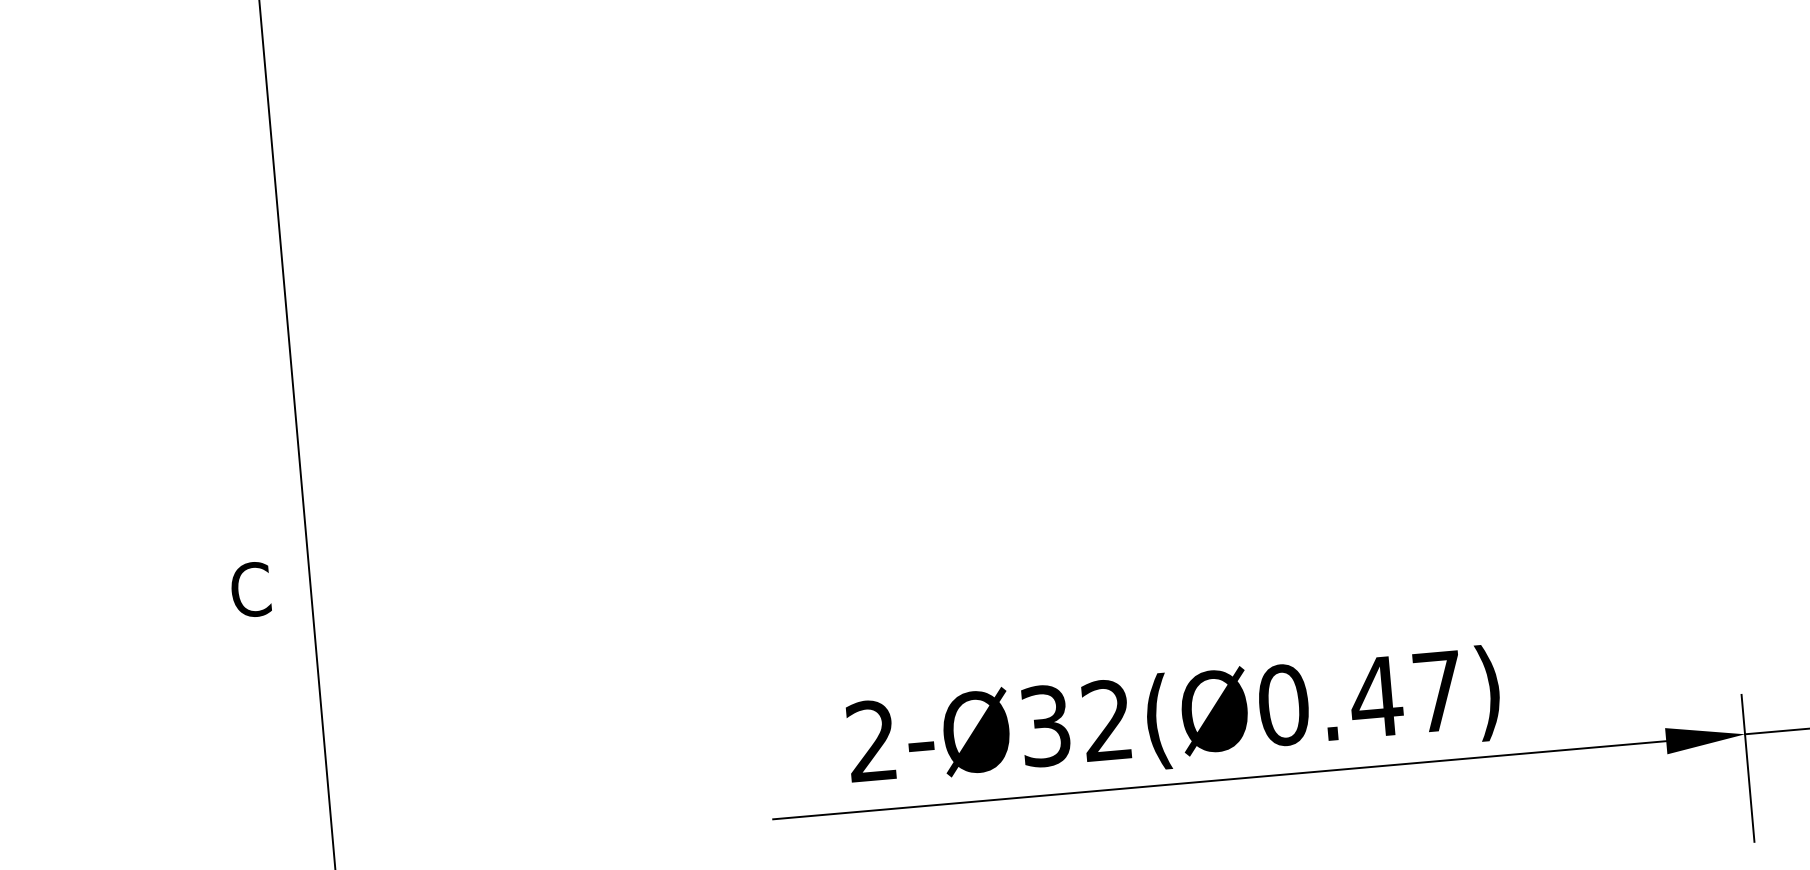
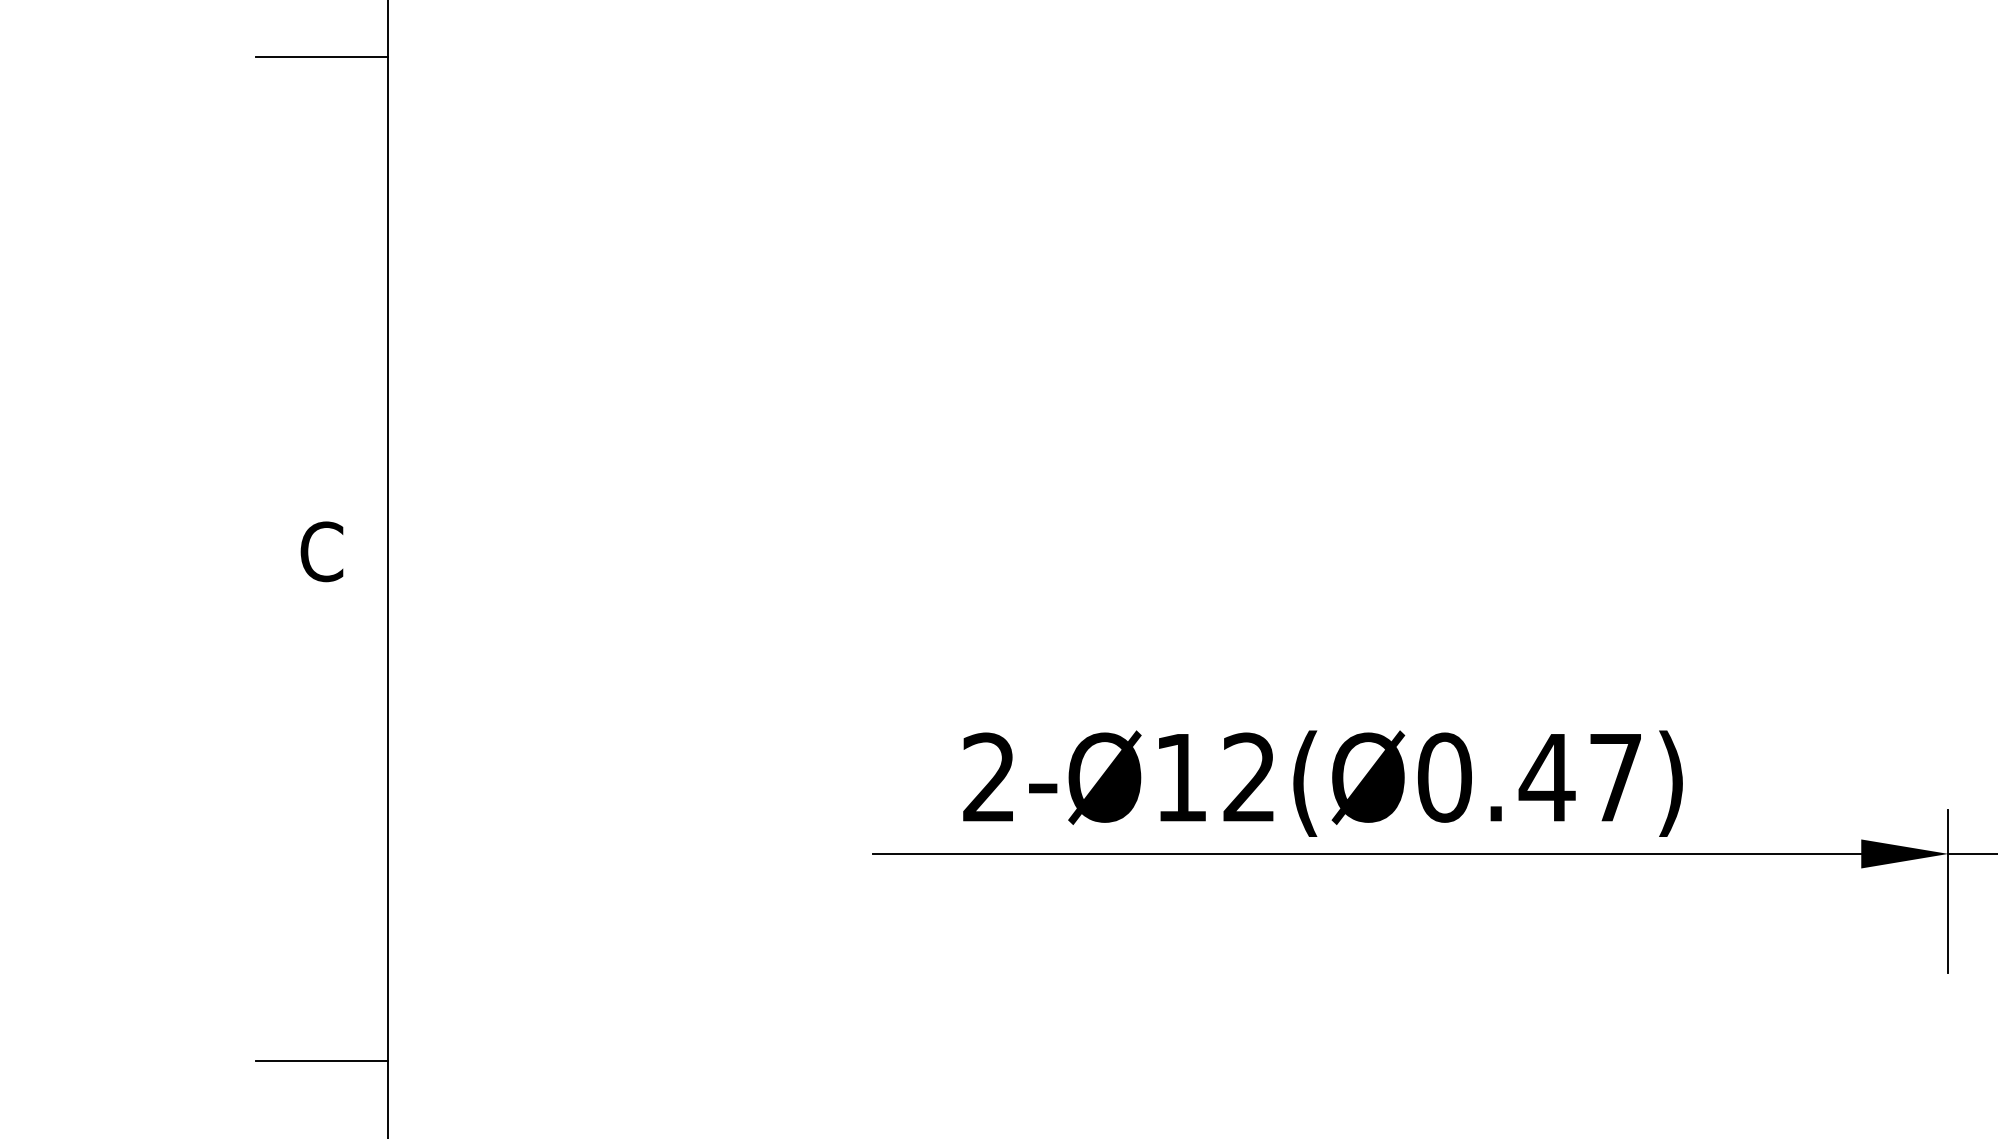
line: (211, 143) -> (321, 57), added
text: (1044, 725) -> (1180, 777), 2-Ø32(Ø0.47) -> 2-Ø12(Ø0.47)

